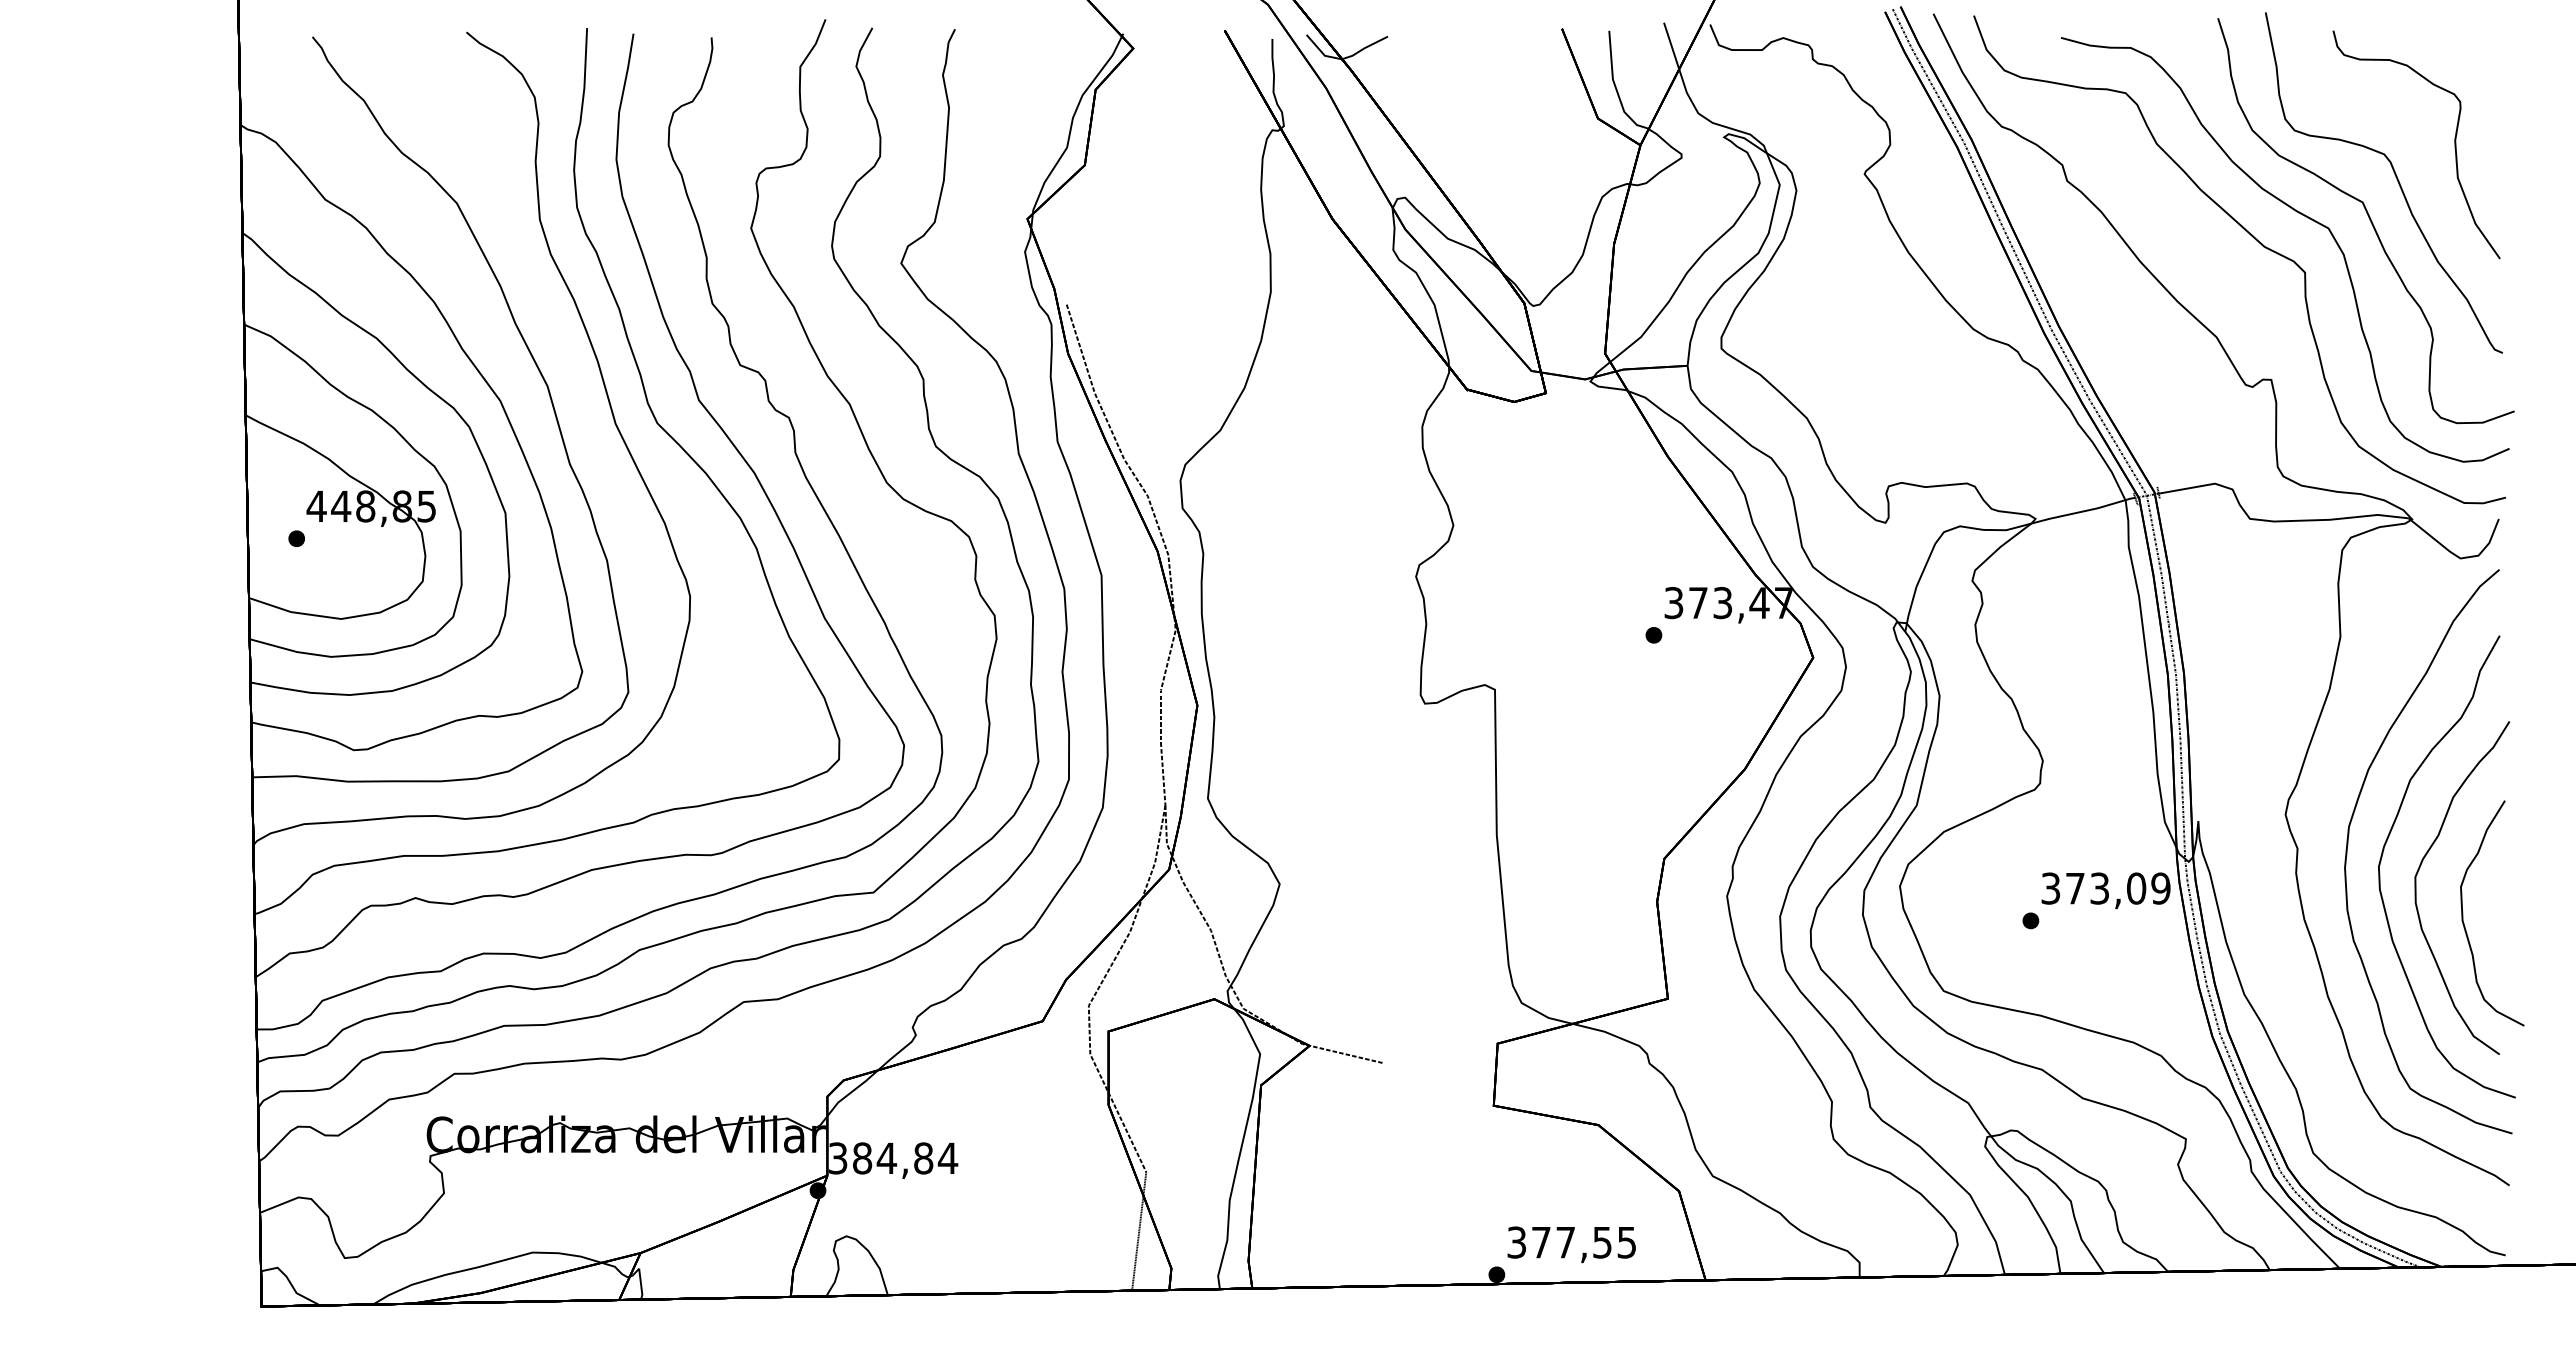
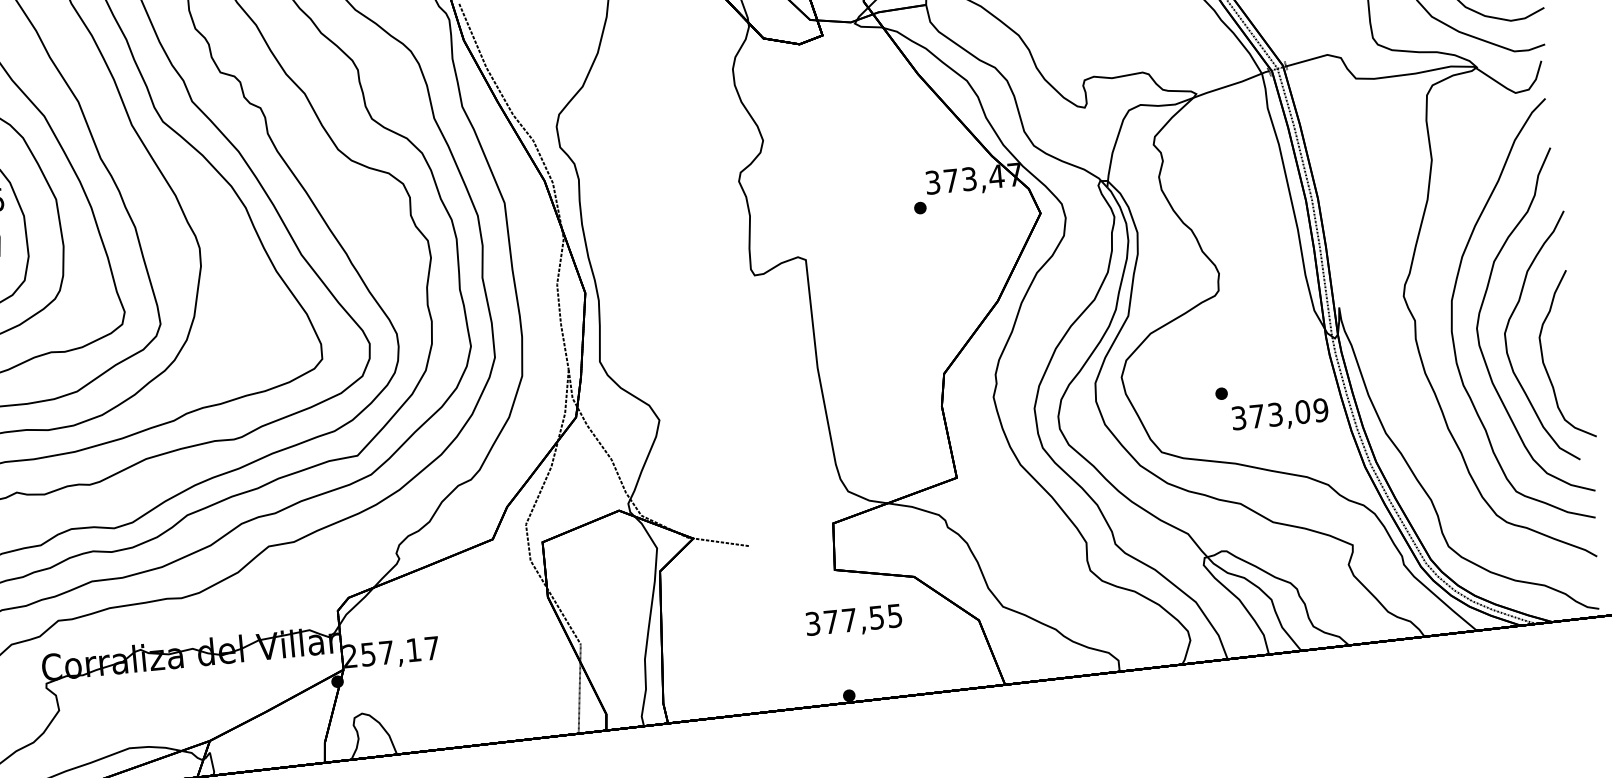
text: (2105, 890) -> (1279, 415), moved
text: (893, 1158) -> (391, 652), 384,84 -> 257,17
text: (1571, 1244) -> (853, 621), moved

